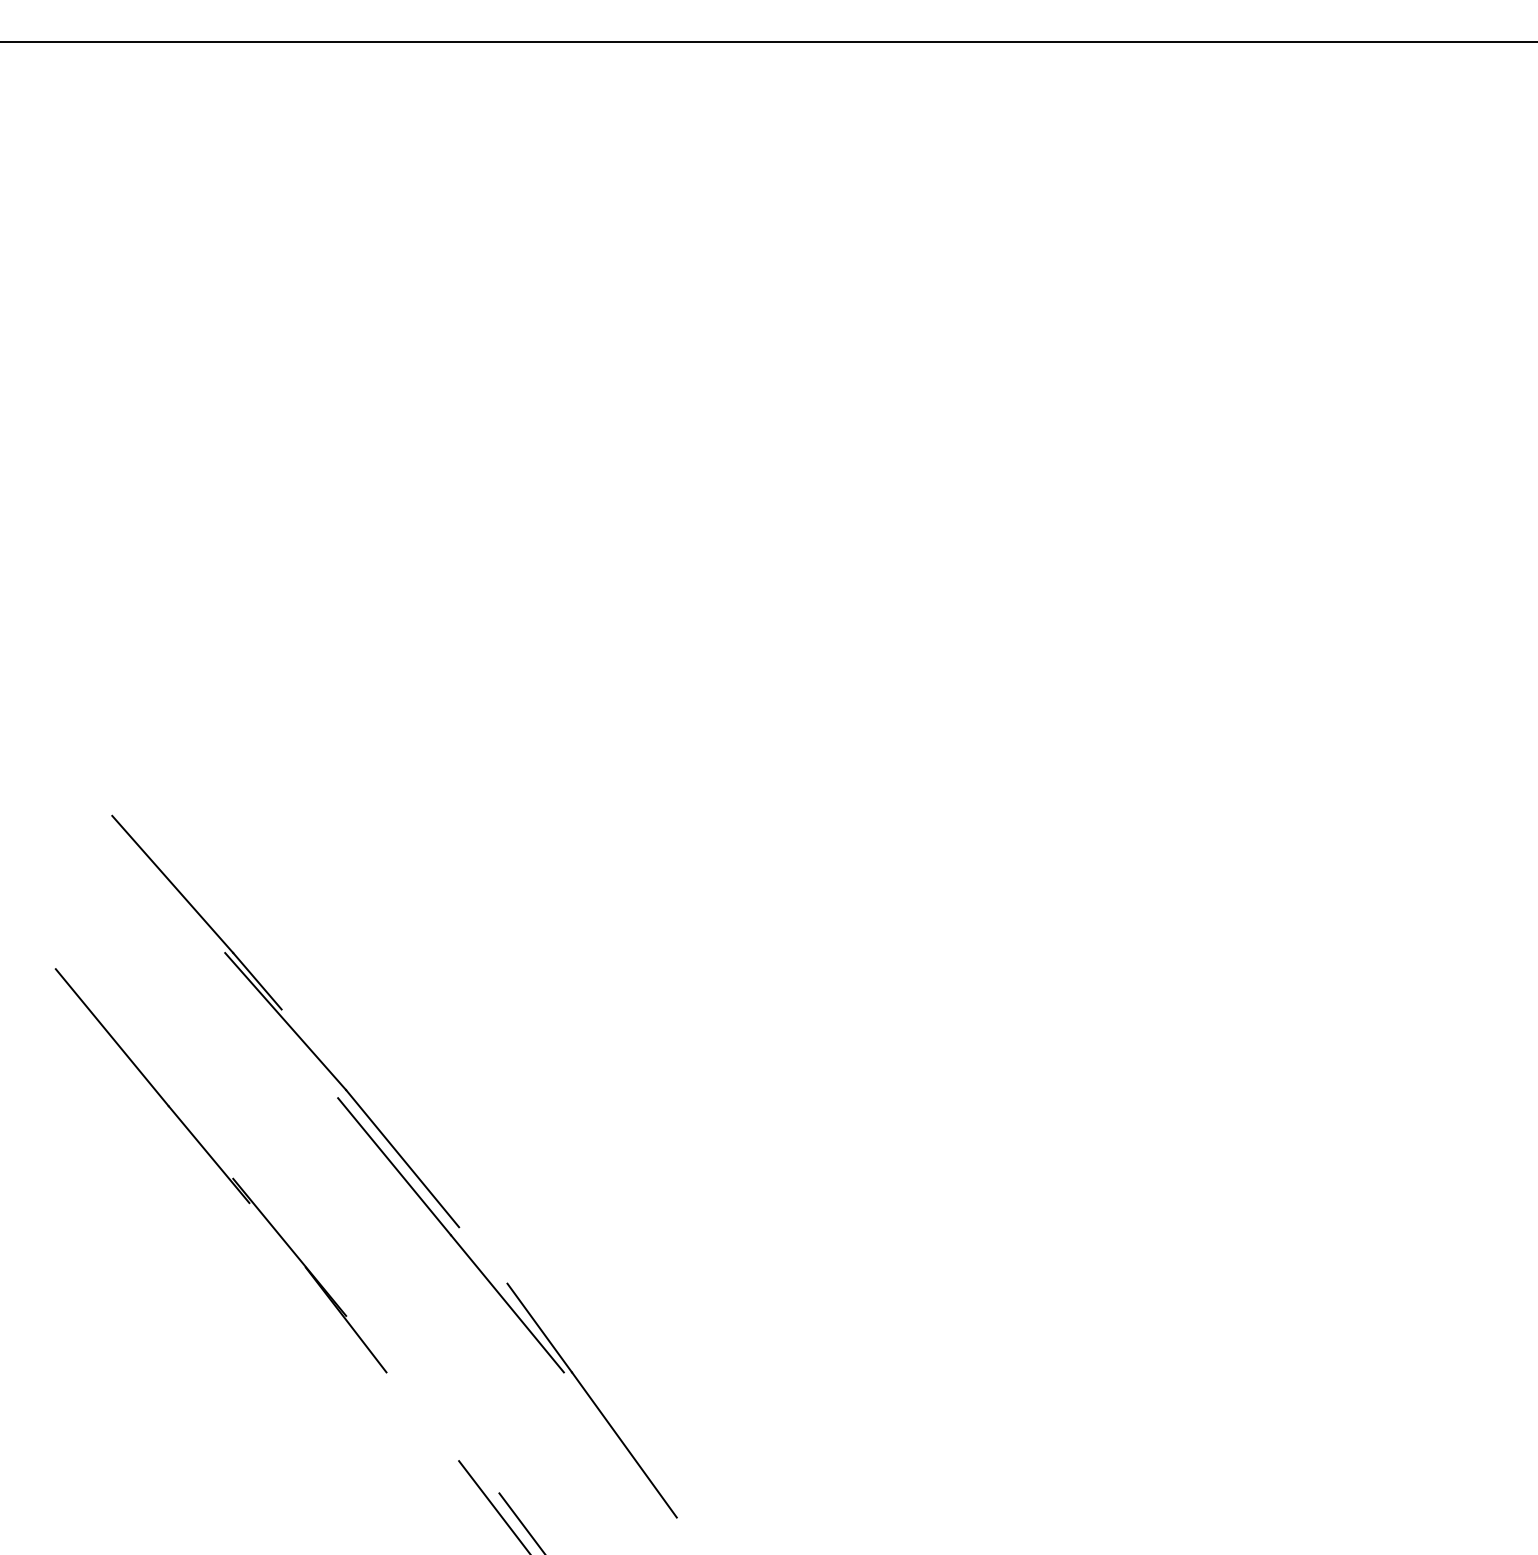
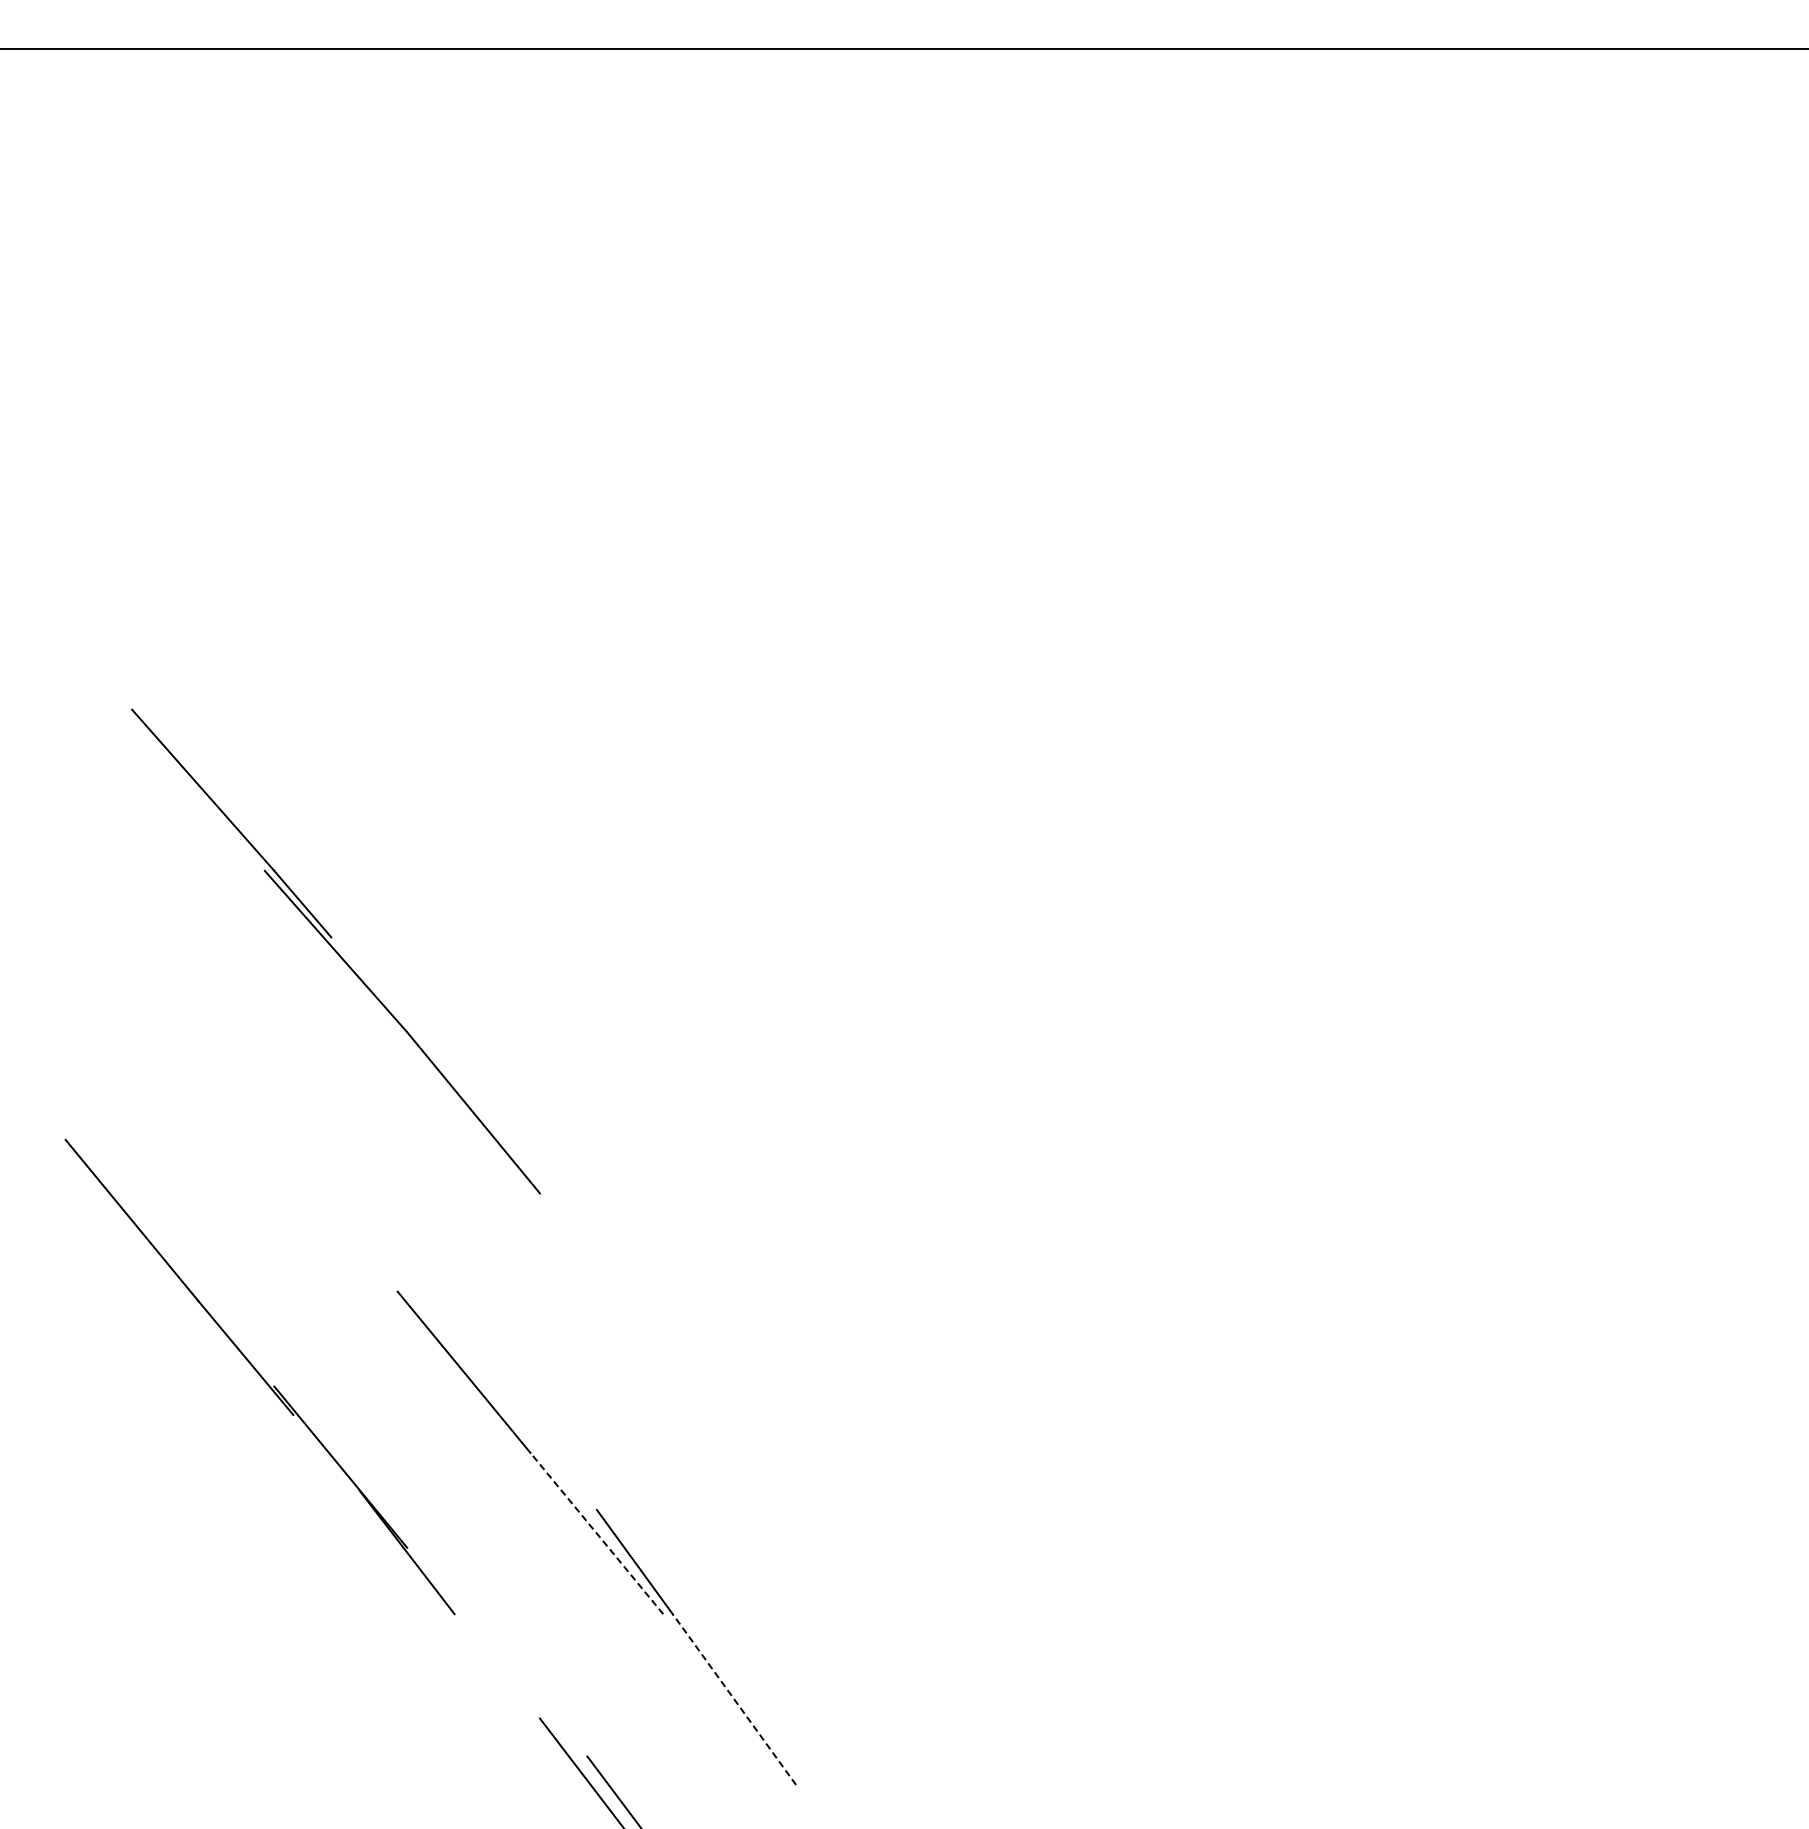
part: (286, 1021) -> (336, 951), moved
line: (507, 1303) -> (596, 1533), solid -> dashed
line: (624, 1444) -> (734, 1699), solid -> dashed

